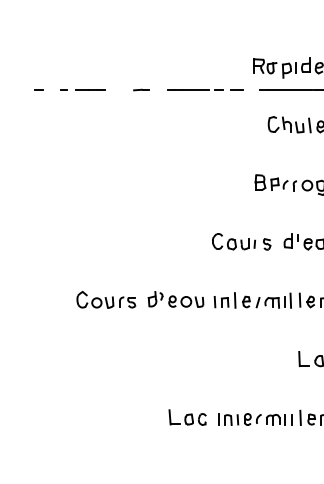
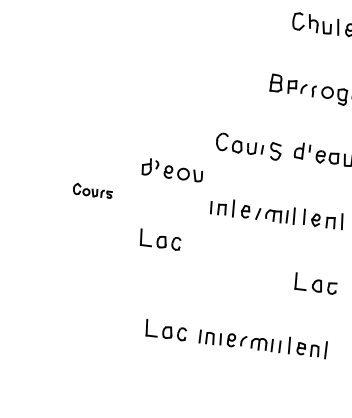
part: (267, 244) -> (276, 151), size x1.4
part: (106, 299) -> (93, 190), size x0.6
part: (175, 299) -> (172, 170), moved
part: (172, 336) -> (160, 239), added

